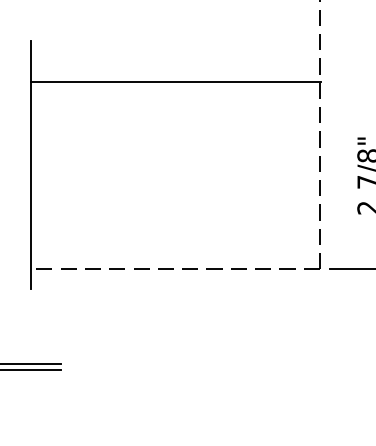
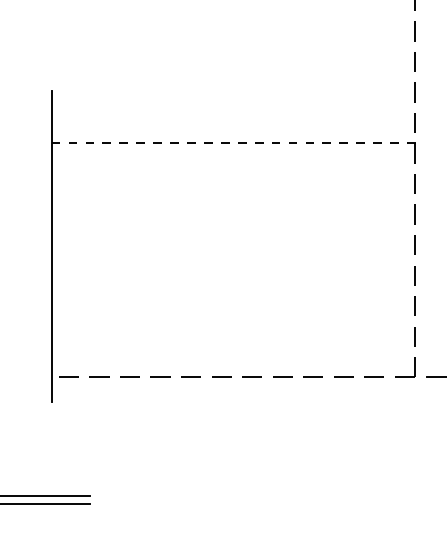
line: (175, 82) -> (233, 143), solid -> dashed

